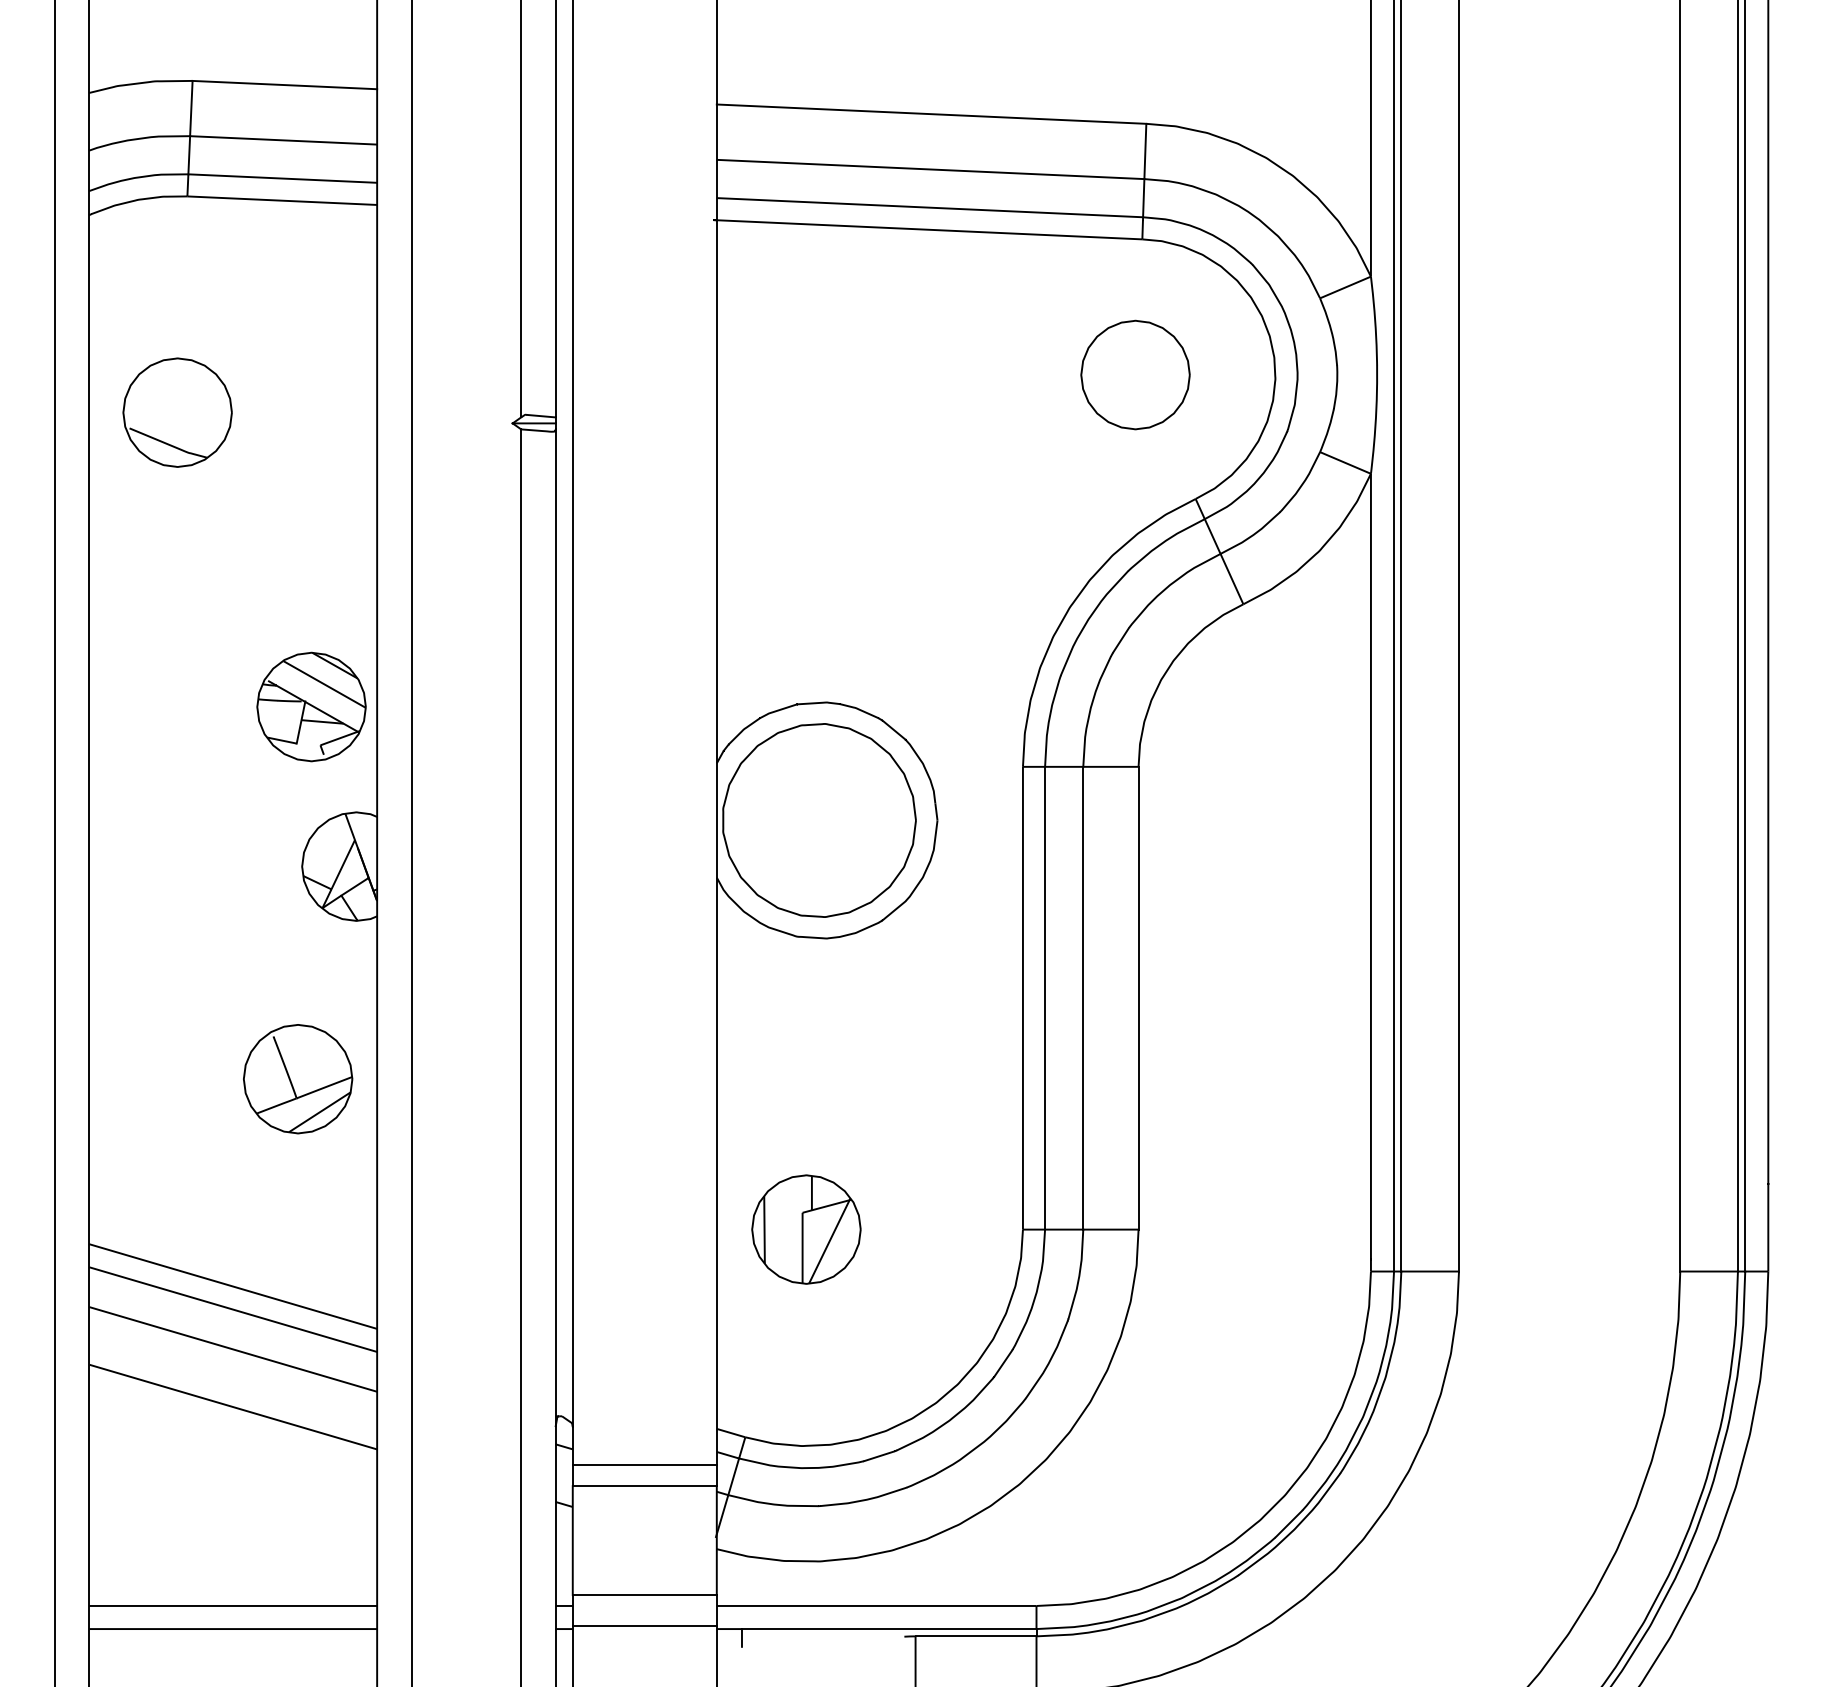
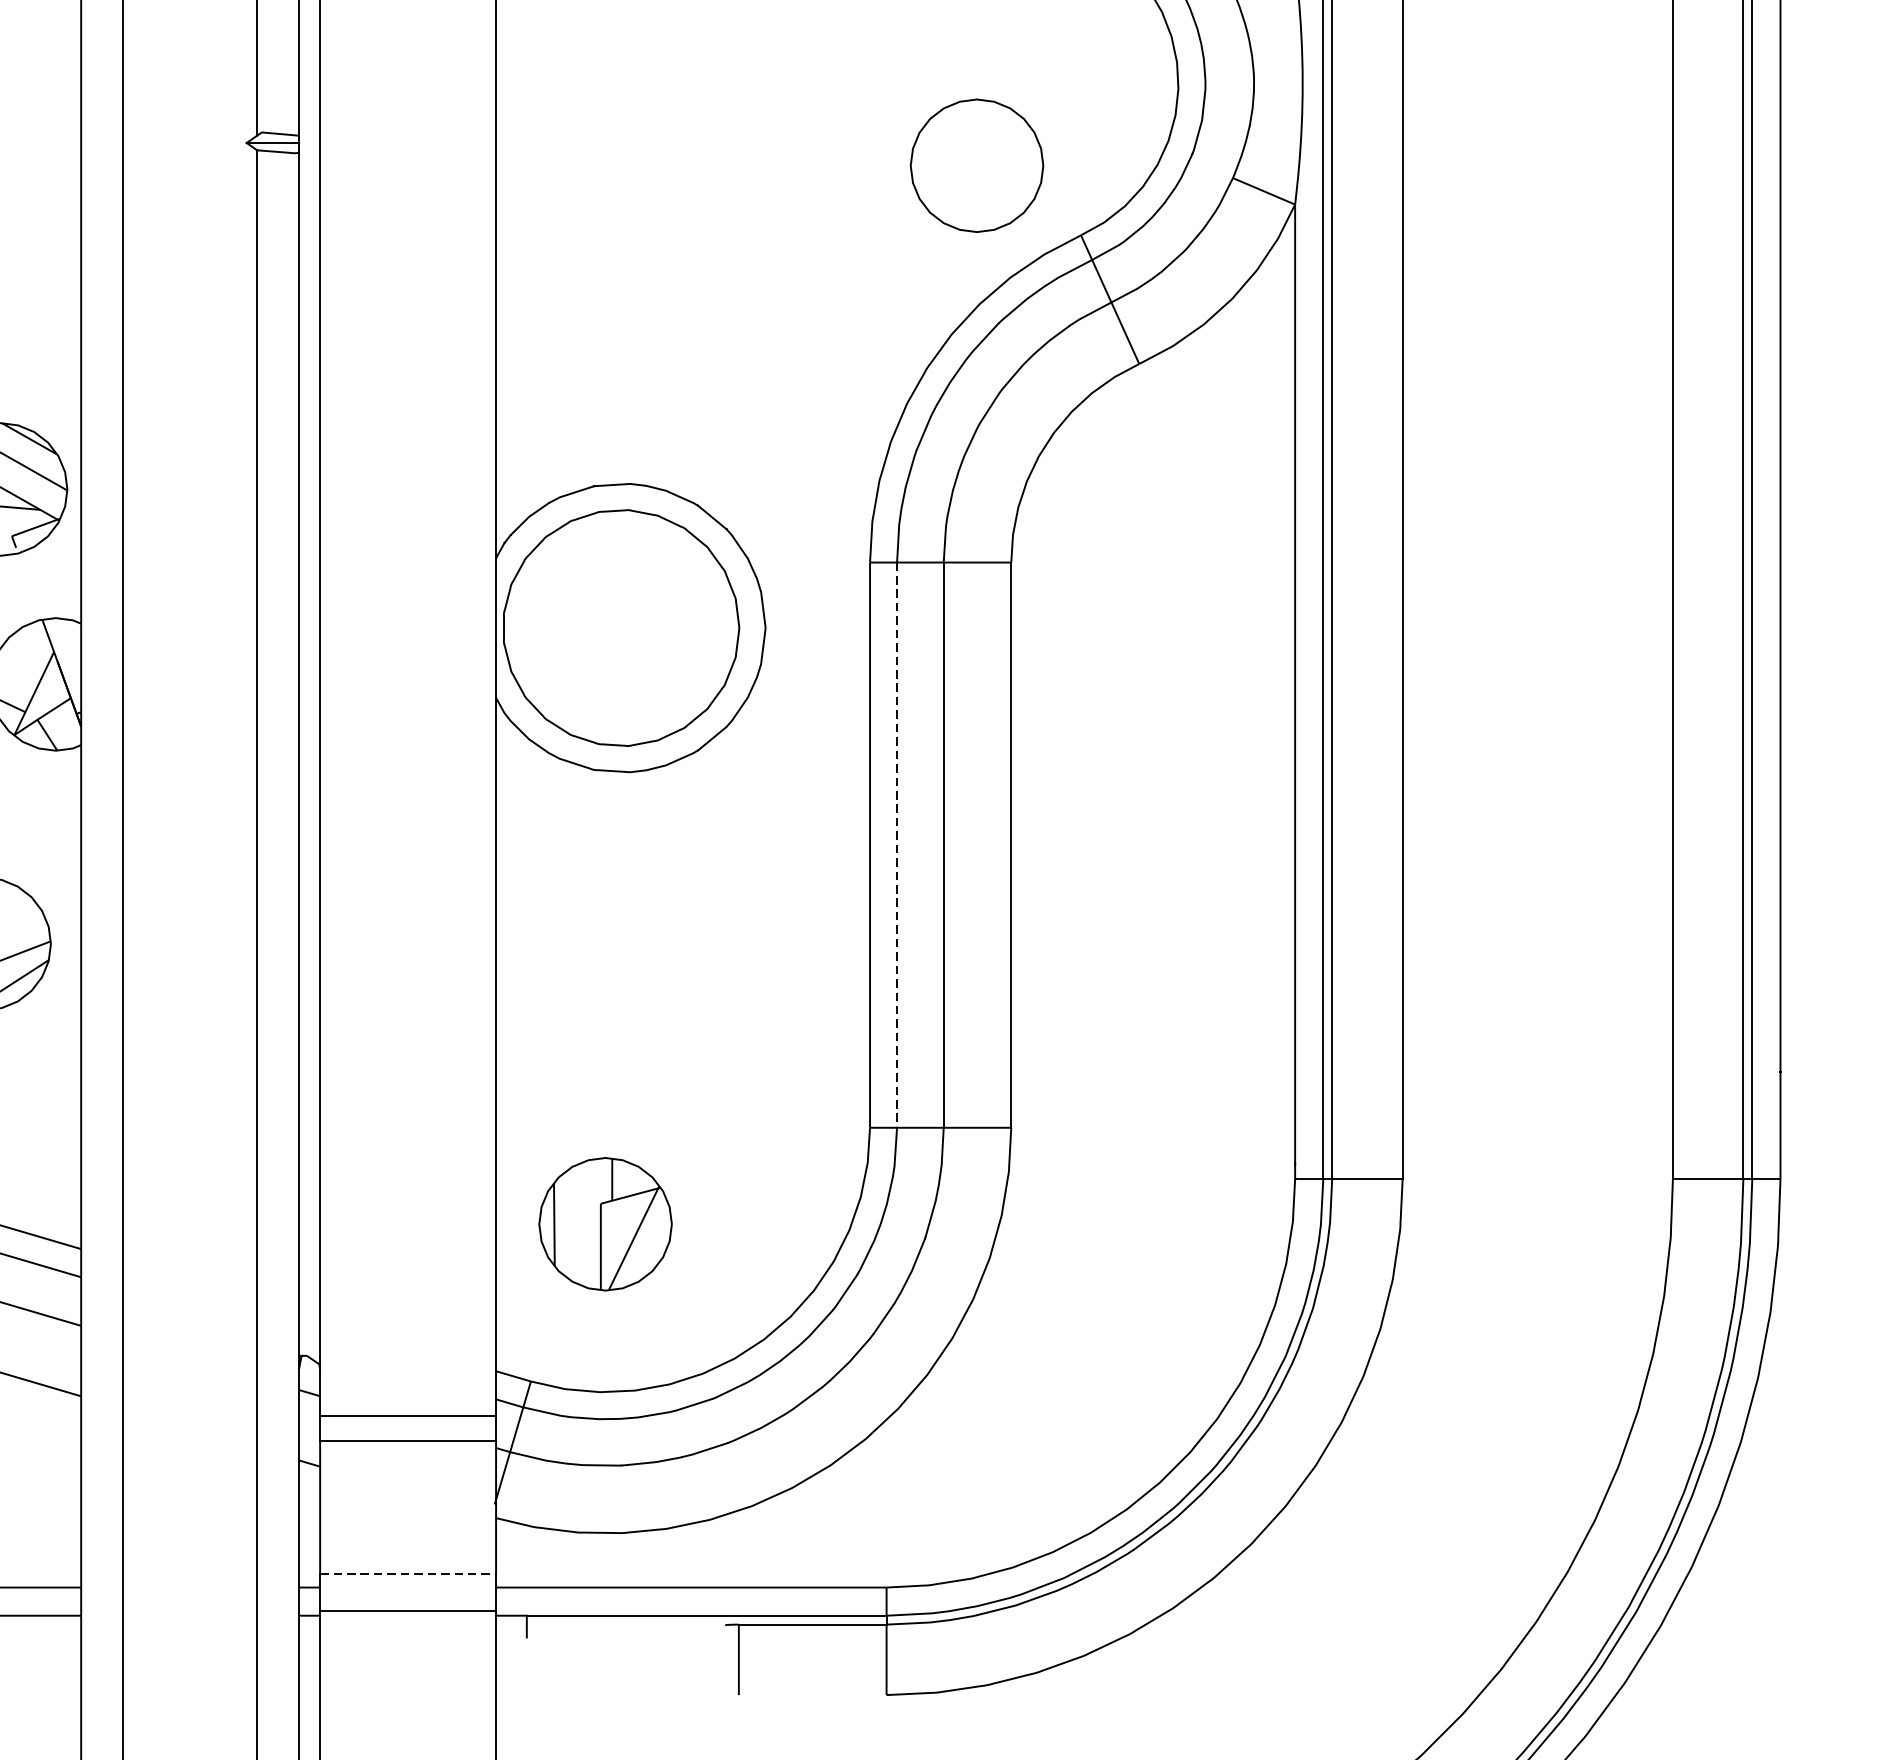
part: (1135, 374) -> (976, 165), moved
line: (1045, 998) -> (897, 845), solid -> dashed
part: (806, 1229) -> (605, 1224), moved
line: (645, 1594) -> (408, 1573), solid -> dashed

